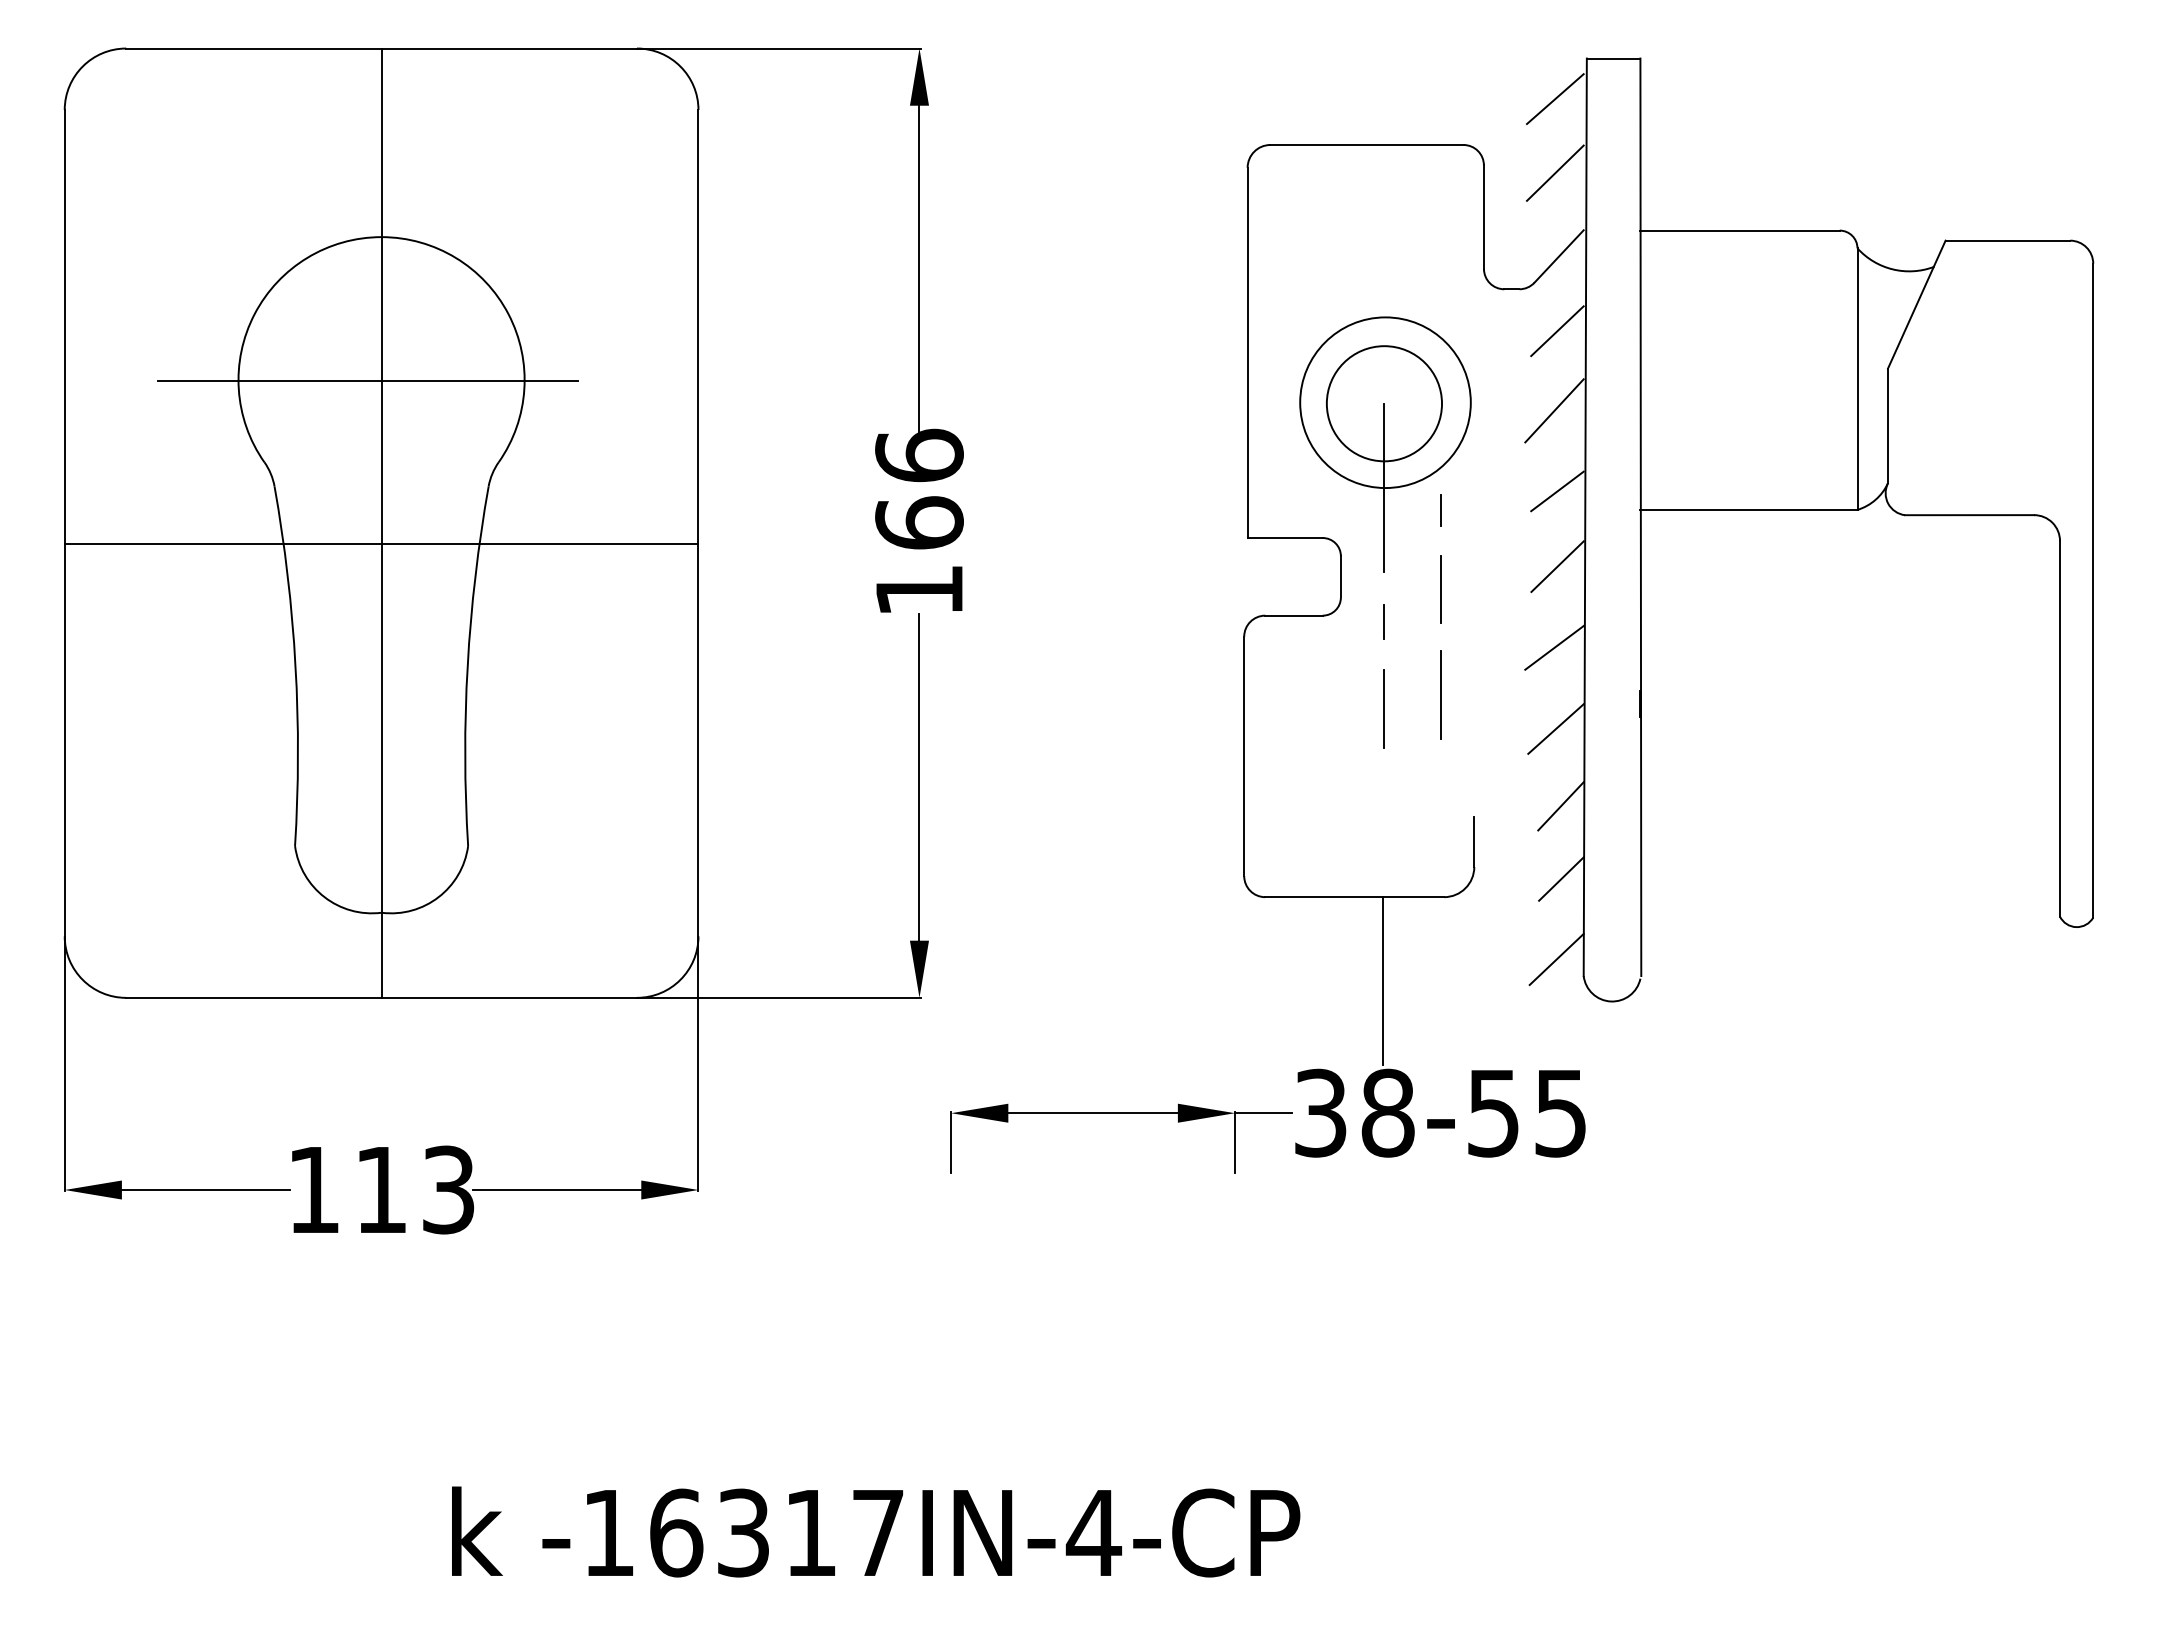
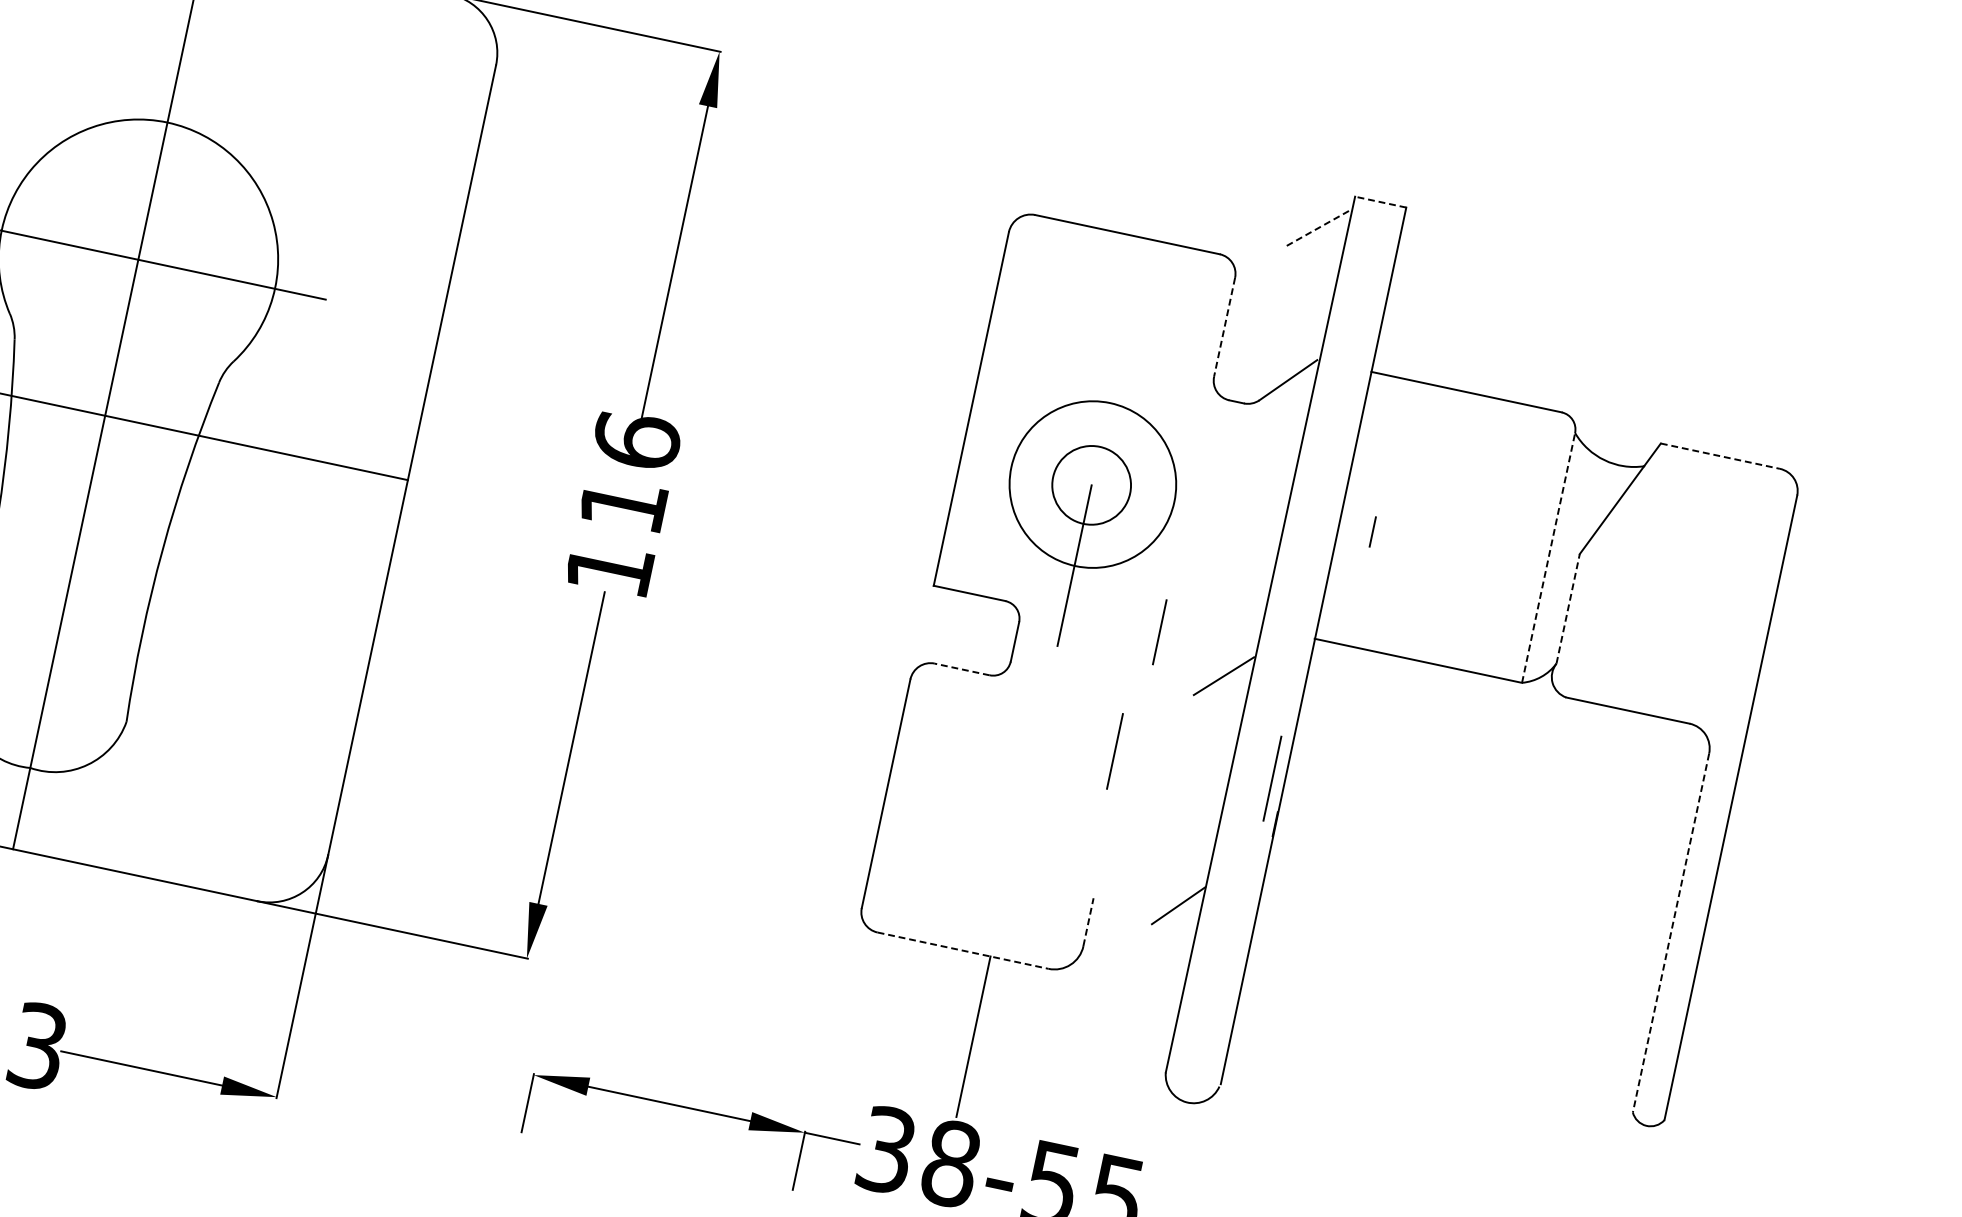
line: (1613, 58) -> (1380, 202), solid -> dashed
line: (1555, 99) -> (1316, 229), solid -> dashed
line: (1554, 172) -> (1301, 298), removed
line: (1483, 217) -> (1224, 327), solid -> dashed
line: (2008, 240) -> (1720, 456), solid -> dashed
line: (1557, 331) -> (1271, 451), removed
line: (1857, 379) -> (1548, 558), solid -> dashed
circle: (1384, 403) -> (1091, 485), size x0.7
line: (1554, 410) -> (1252, 526), removed
line: (1887, 425) -> (1567, 608), solid -> dashed
line: (1557, 491) -> (1239, 604), removed
line: (1440, 510) -> (1372, 531), moved
text: (919, 522) -> (623, 504), 166 -> 116
line: (1440, 589) -> (1159, 632), moved
line: (1293, 615) -> (961, 669), solid -> dashed
line: (1383, 621) -> (1046, 693), removed
line: (1554, 647) -> (1204, 752), removed
line: (1440, 694) -> (1272, 778), moved
line: (1383, 708) -> (1114, 750), moved
line: (1555, 728) -> (1189, 830), removed
line: (2060, 728) -> (1671, 932), solid -> dashed
line: (1474, 841) -> (1088, 921), solid -> dashed
line: (1561, 878) -> (1164, 974), removed
line: (1355, 897) -> (963, 951), solid -> dashed
line: (1556, 959) -> (1143, 1051), removed

